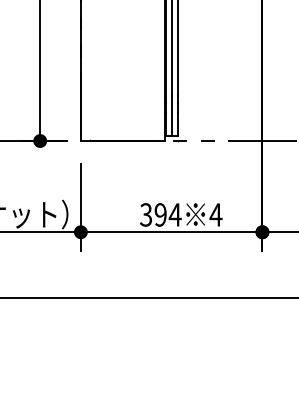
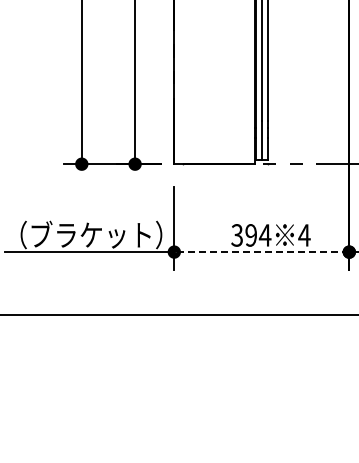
line: (171, 232) -> (261, 252), solid -> dashed

